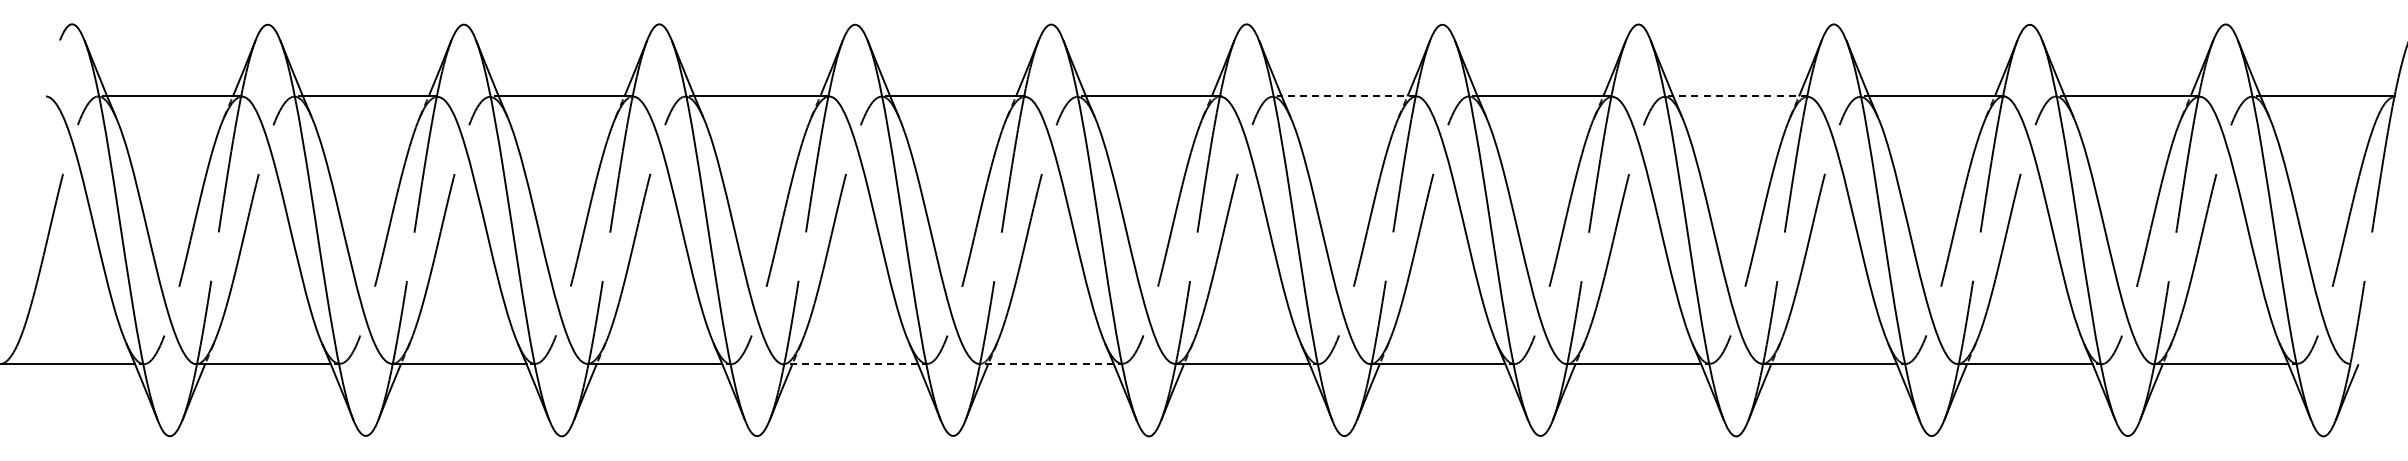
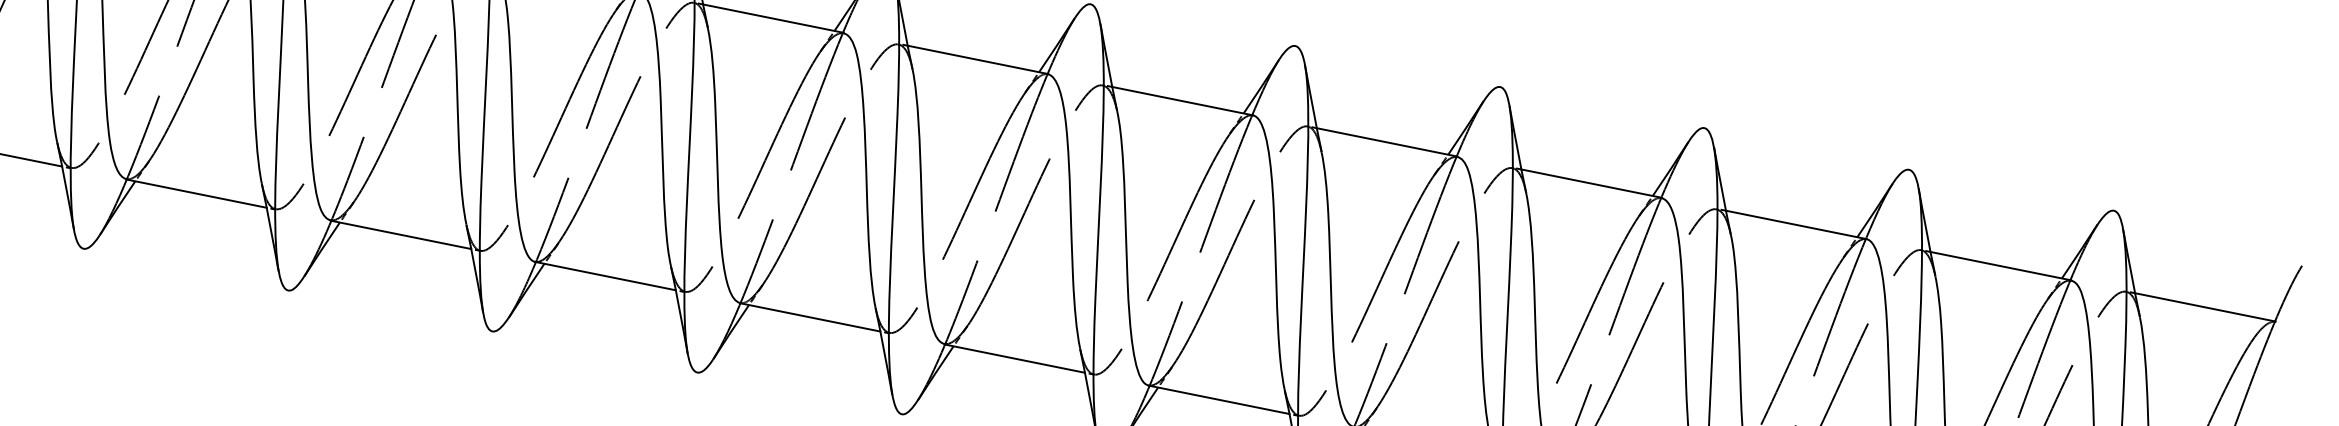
line: (1348, 96) -> (1181, 101), dashed -> solid
line: (1740, 96) -> (1591, 183), dashed -> solid
line: (850, 364) -> (605, 276), dashed -> solid
line: (1046, 364) -> (809, 317), dashed -> solid

